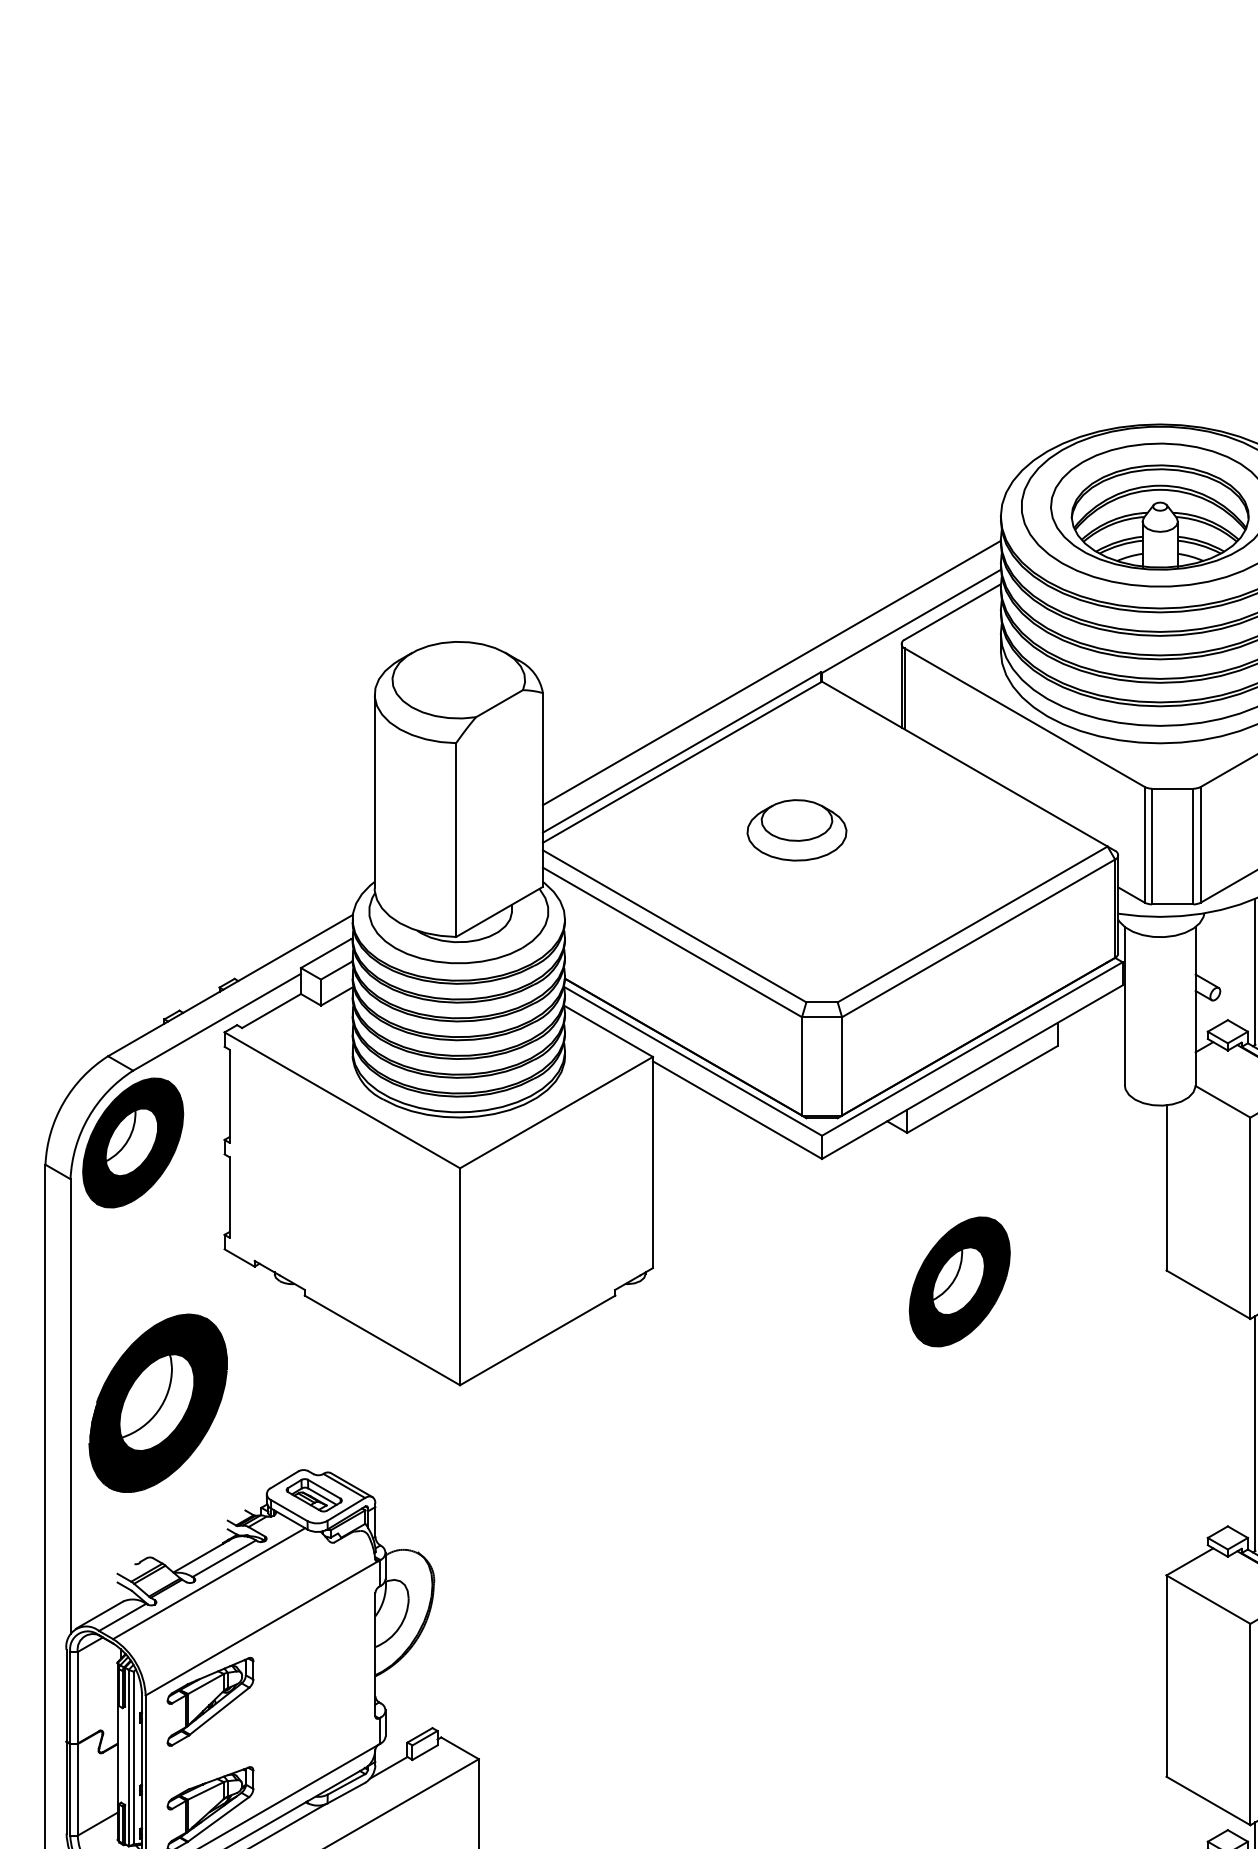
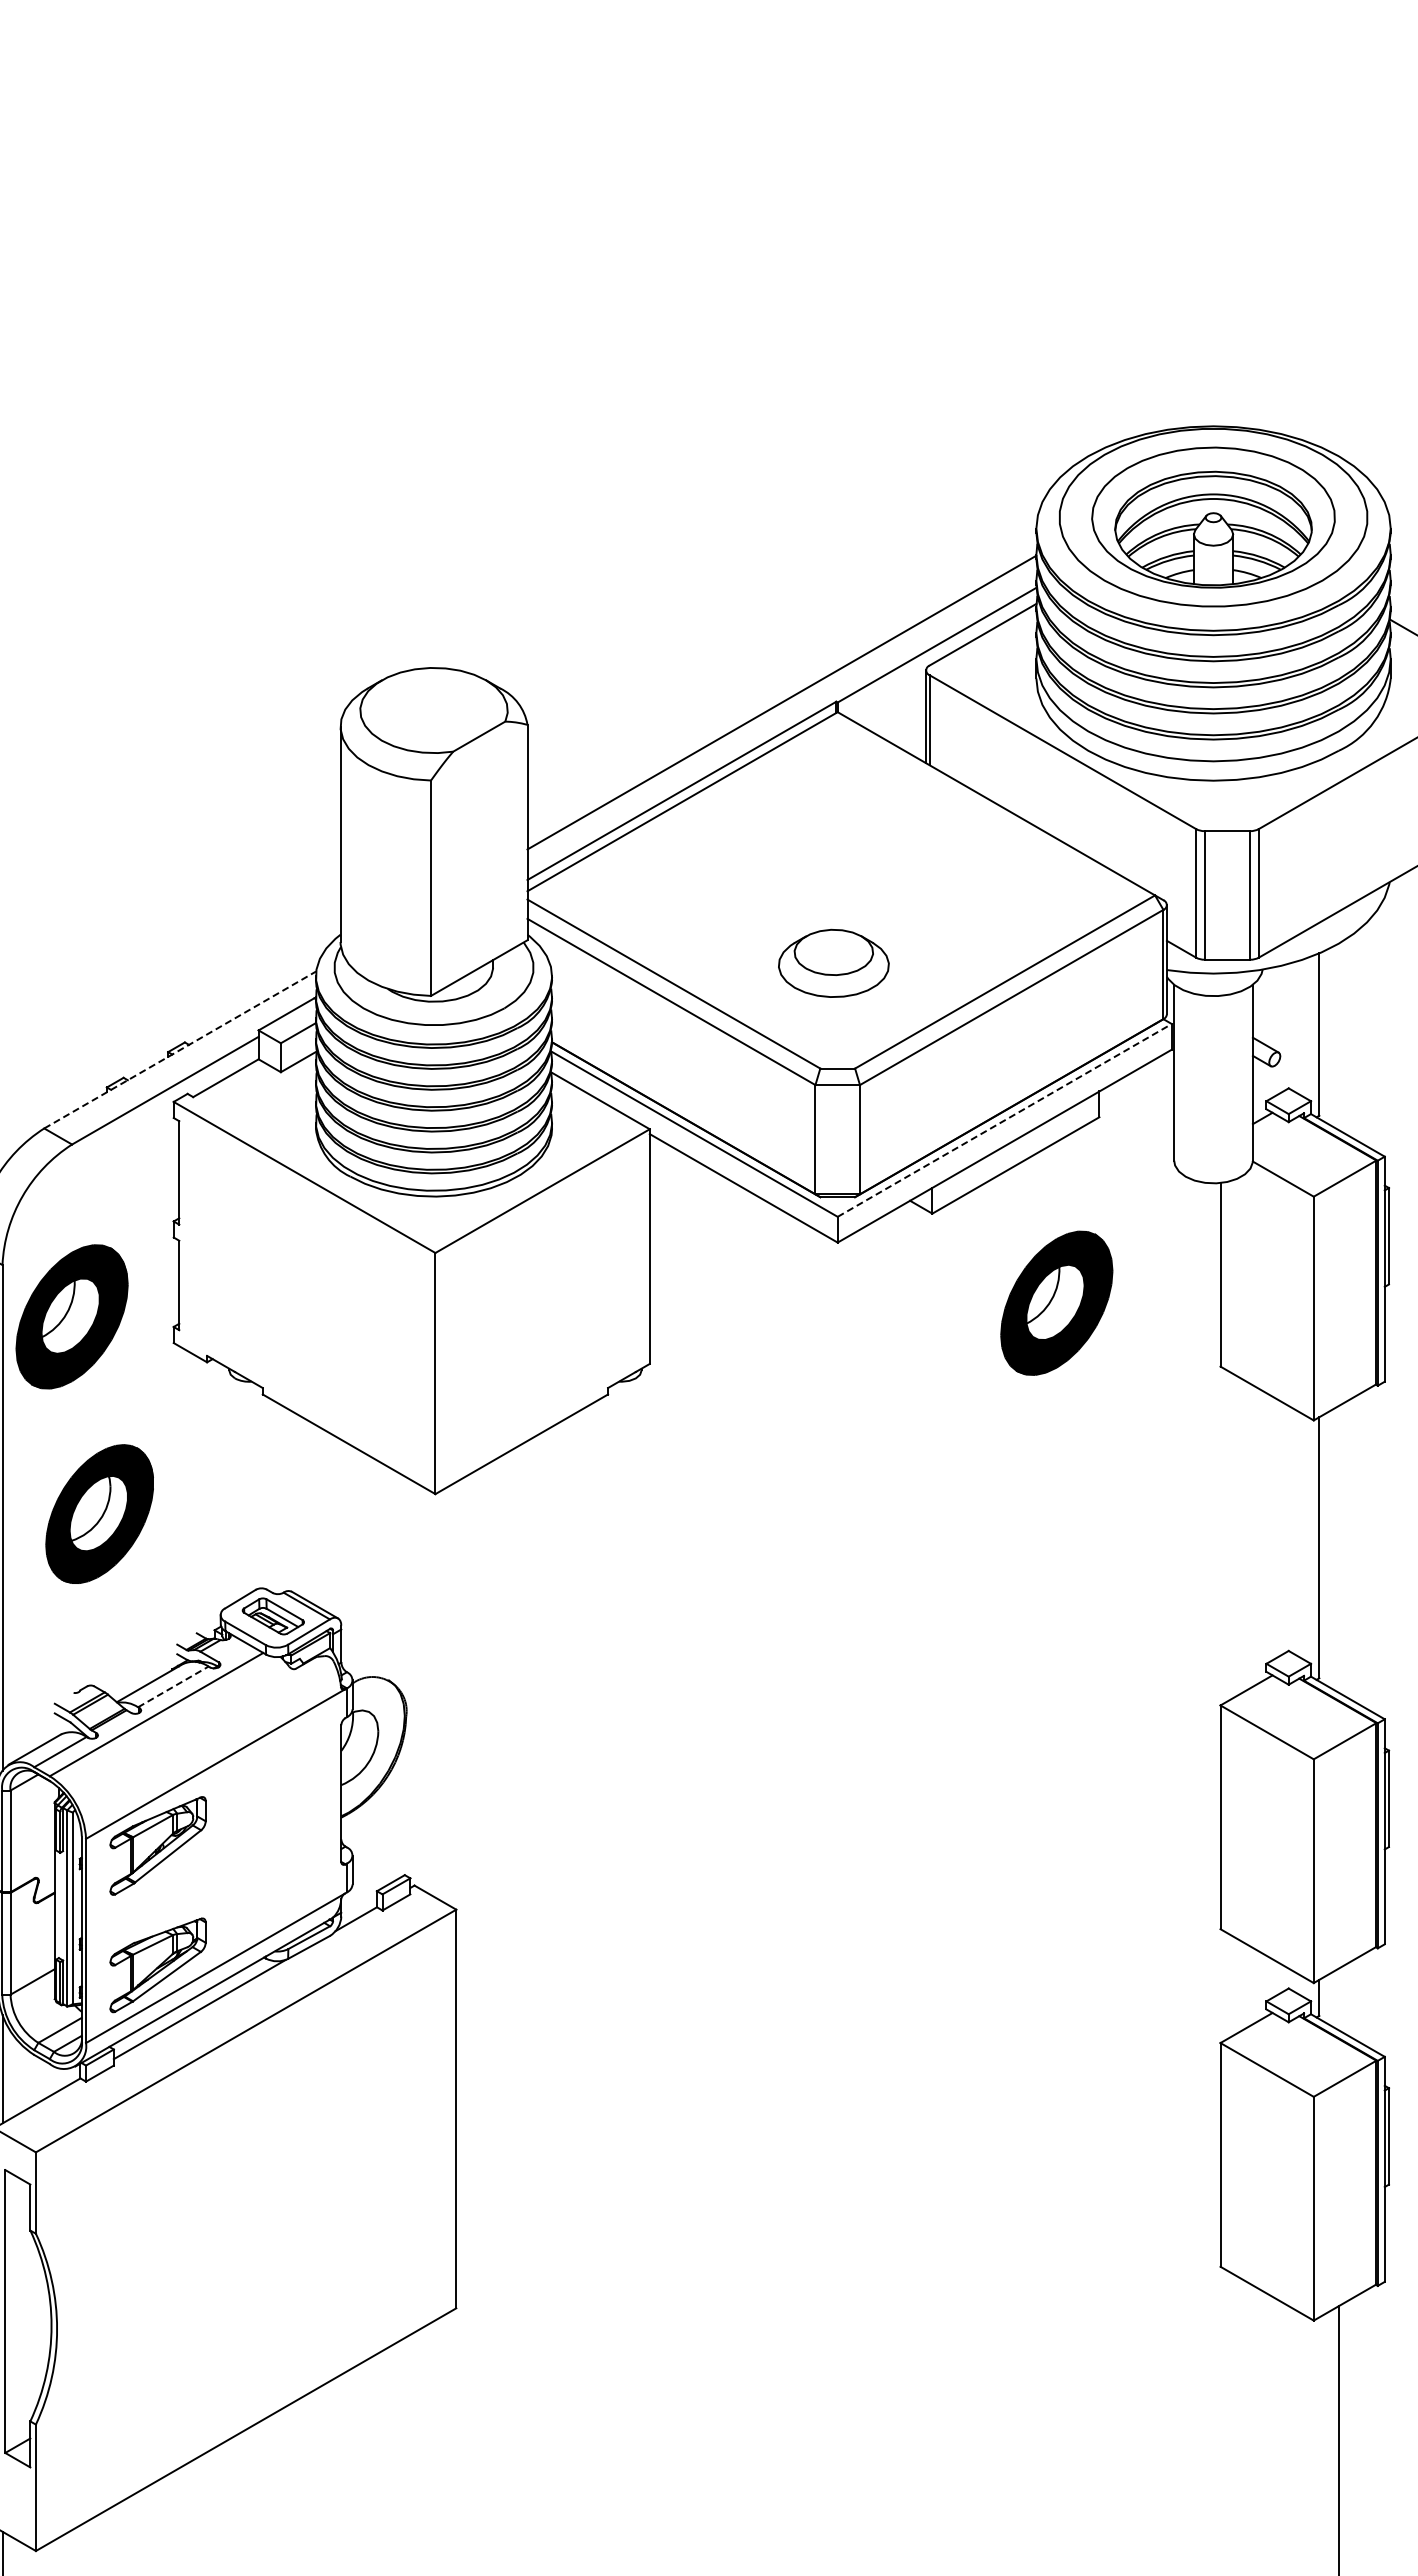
part: (796, 829) -> (833, 962), moved
line: (230, 985) -> (180, 1049), solid -> dashed
line: (972, 1049) -> (1004, 1120), solid -> dashed
part: (132, 1142) -> (71, 1316), moved
part: (959, 1281) -> (1056, 1302), moved
part: (157, 1402) -> (99, 1513), size x0.7
line: (224, 1558) -> (173, 1686), solid -> dashed

